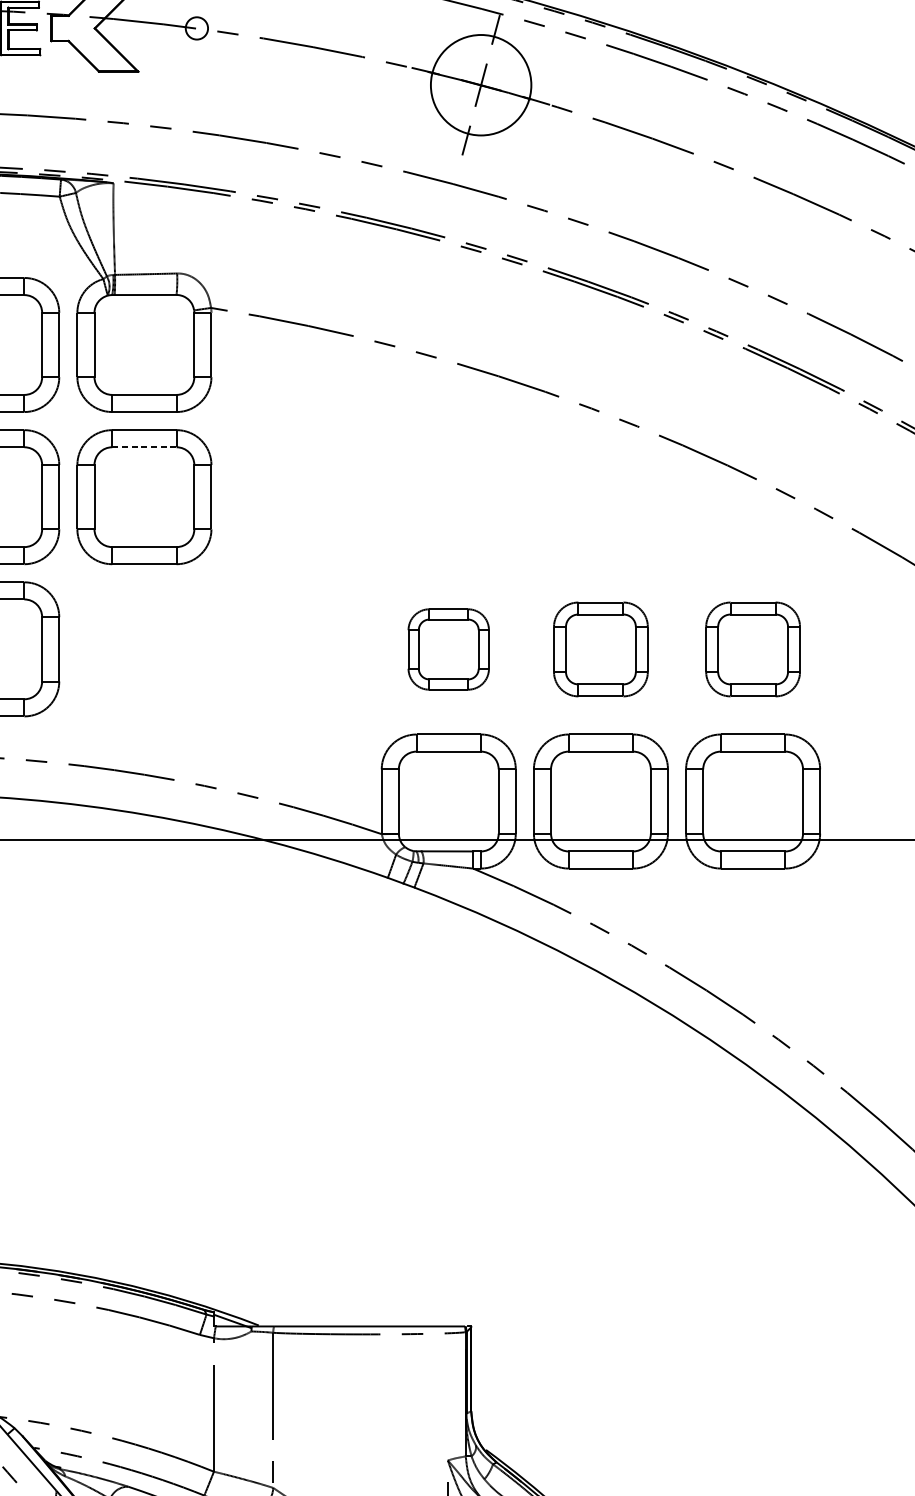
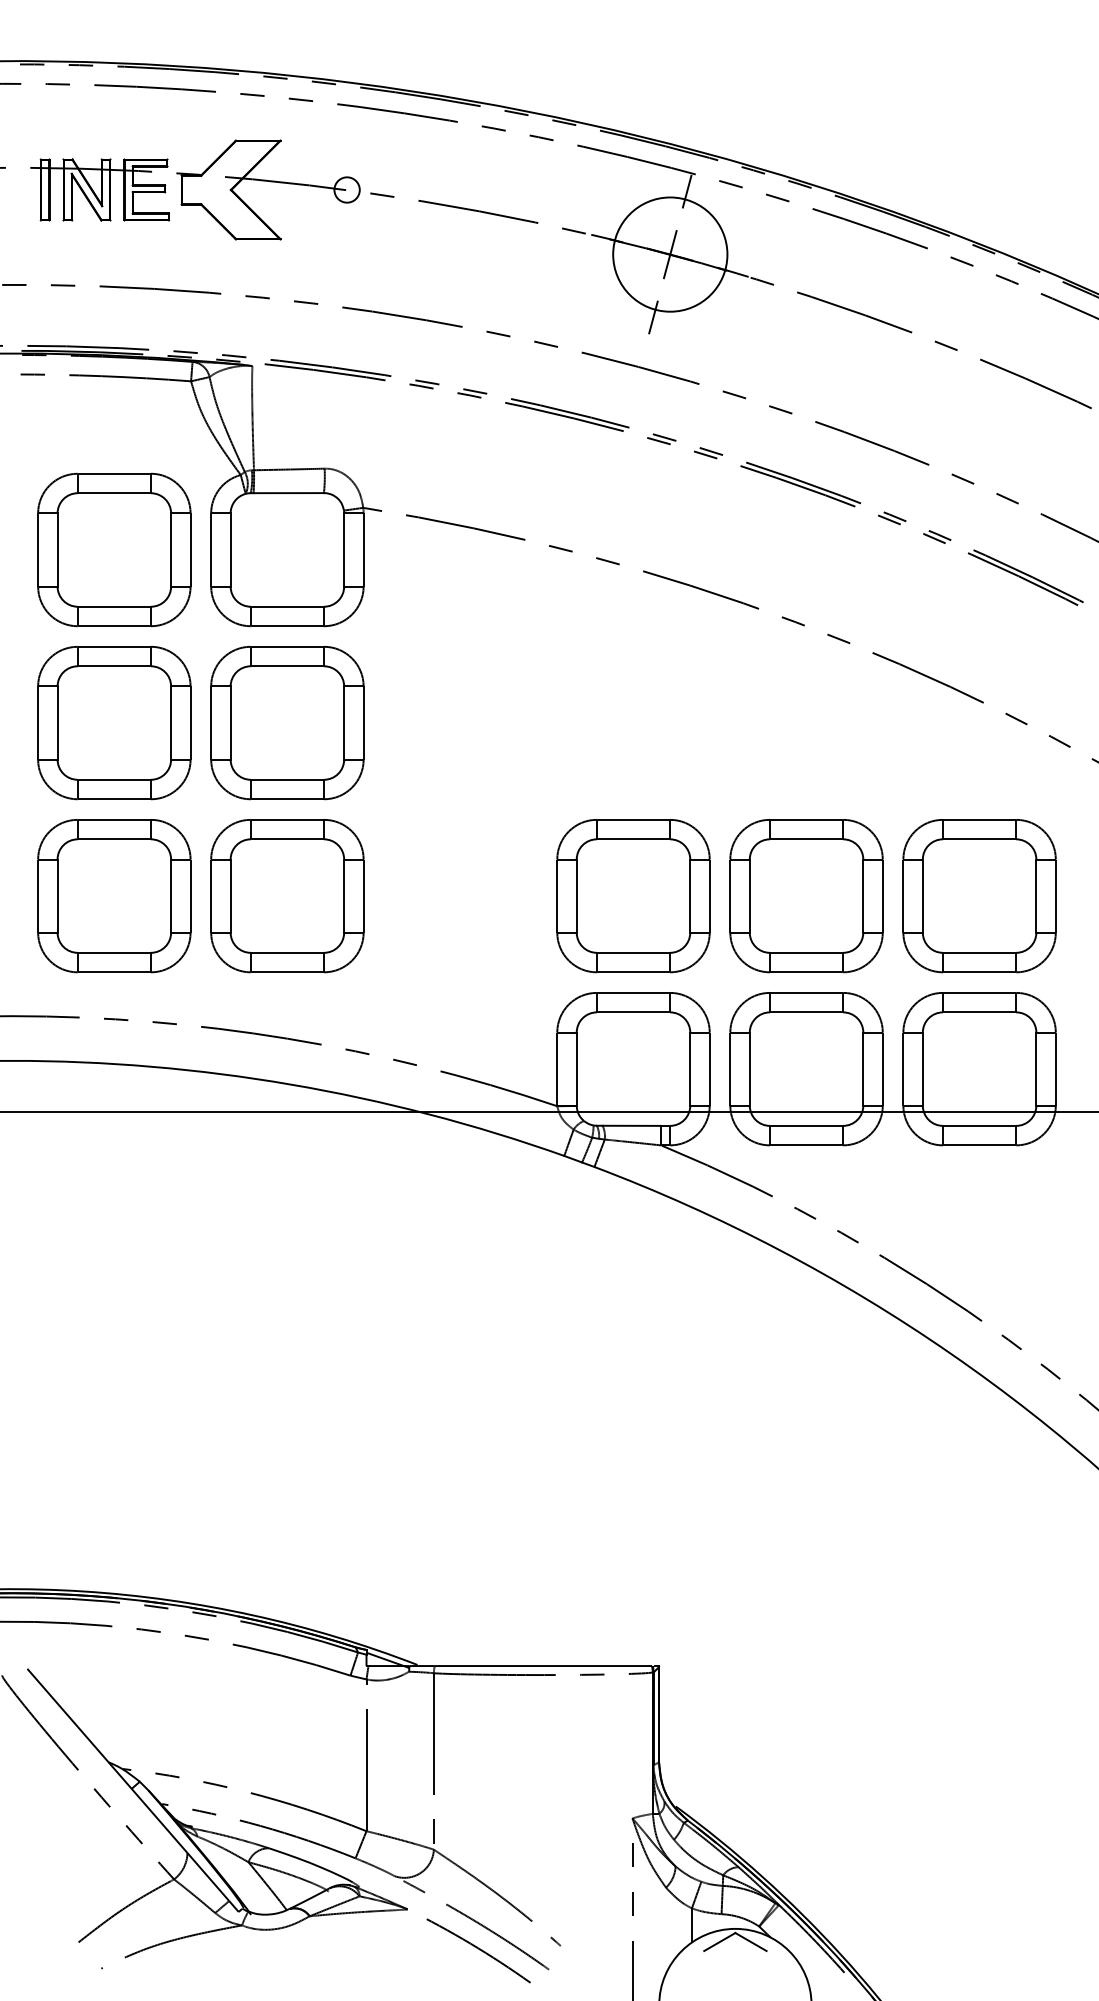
line: (144, 447) -> (287, 666), dashed -> solid
part: (144, 649) -> (287, 896), added
part: (448, 649) -> (633, 896), size x1.67
part: (600, 649) -> (806, 896), size x1.43
part: (753, 649) -> (979, 896), size x1.43

